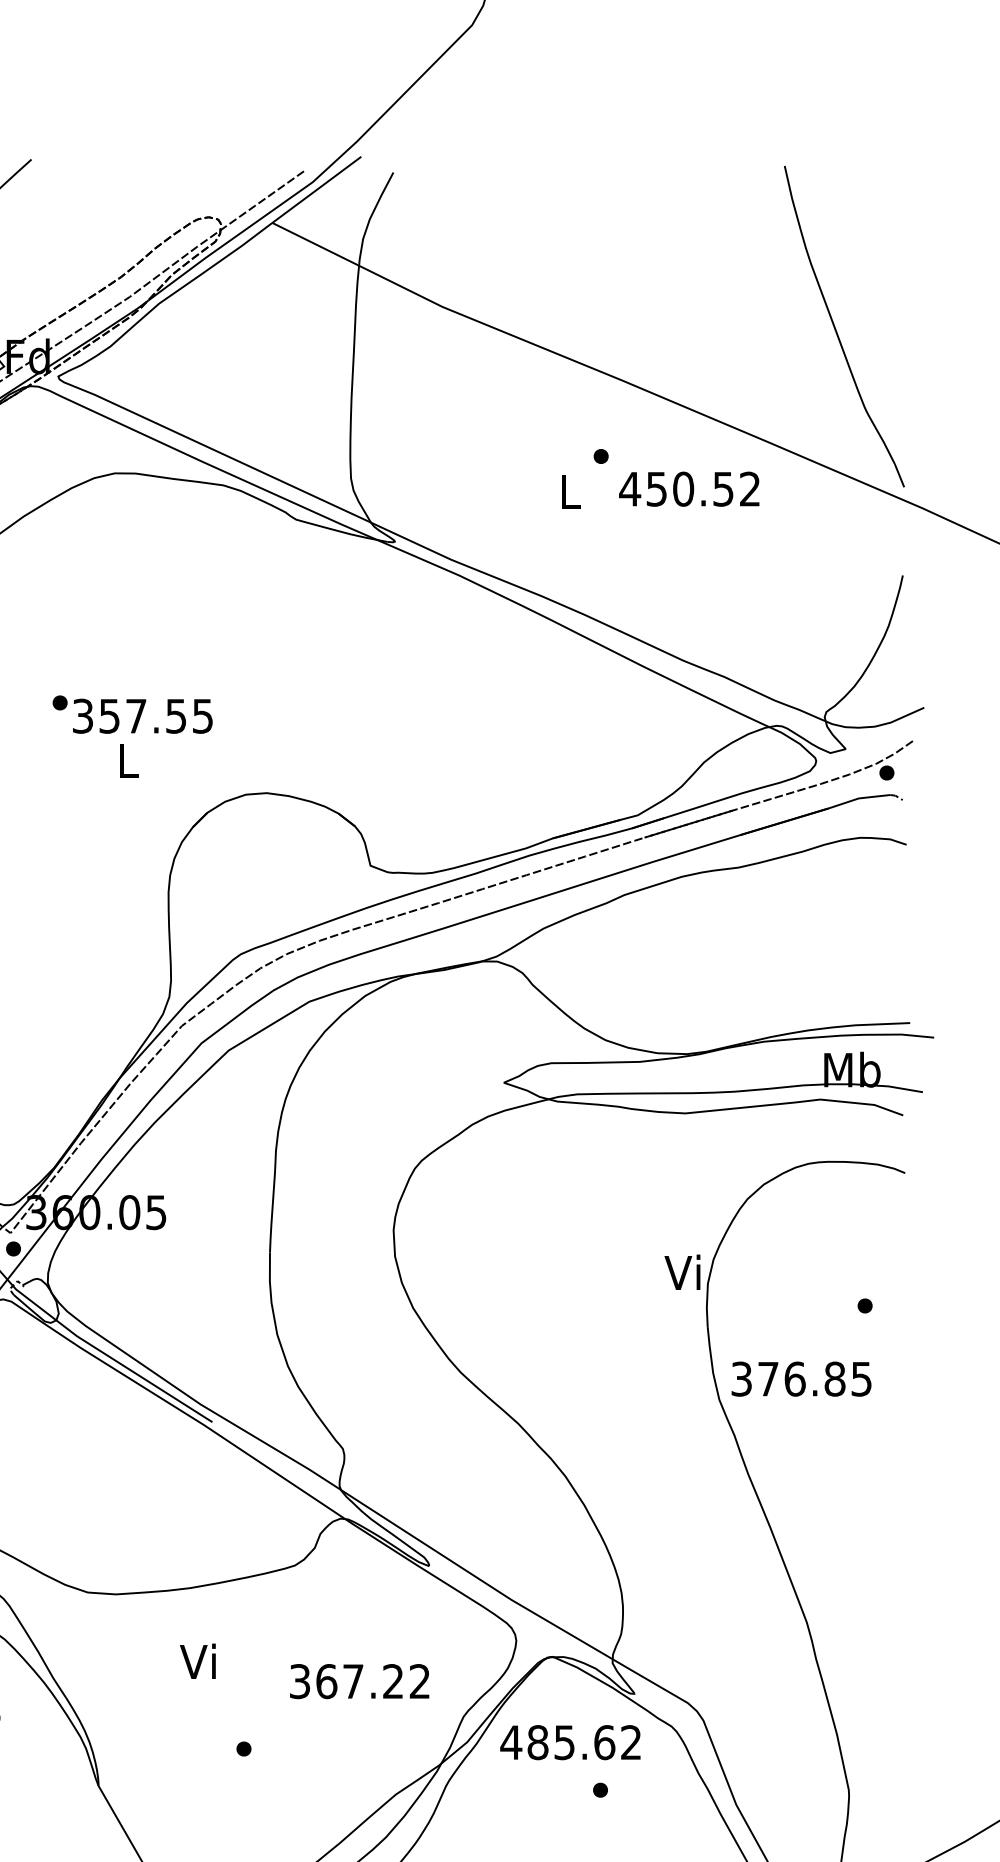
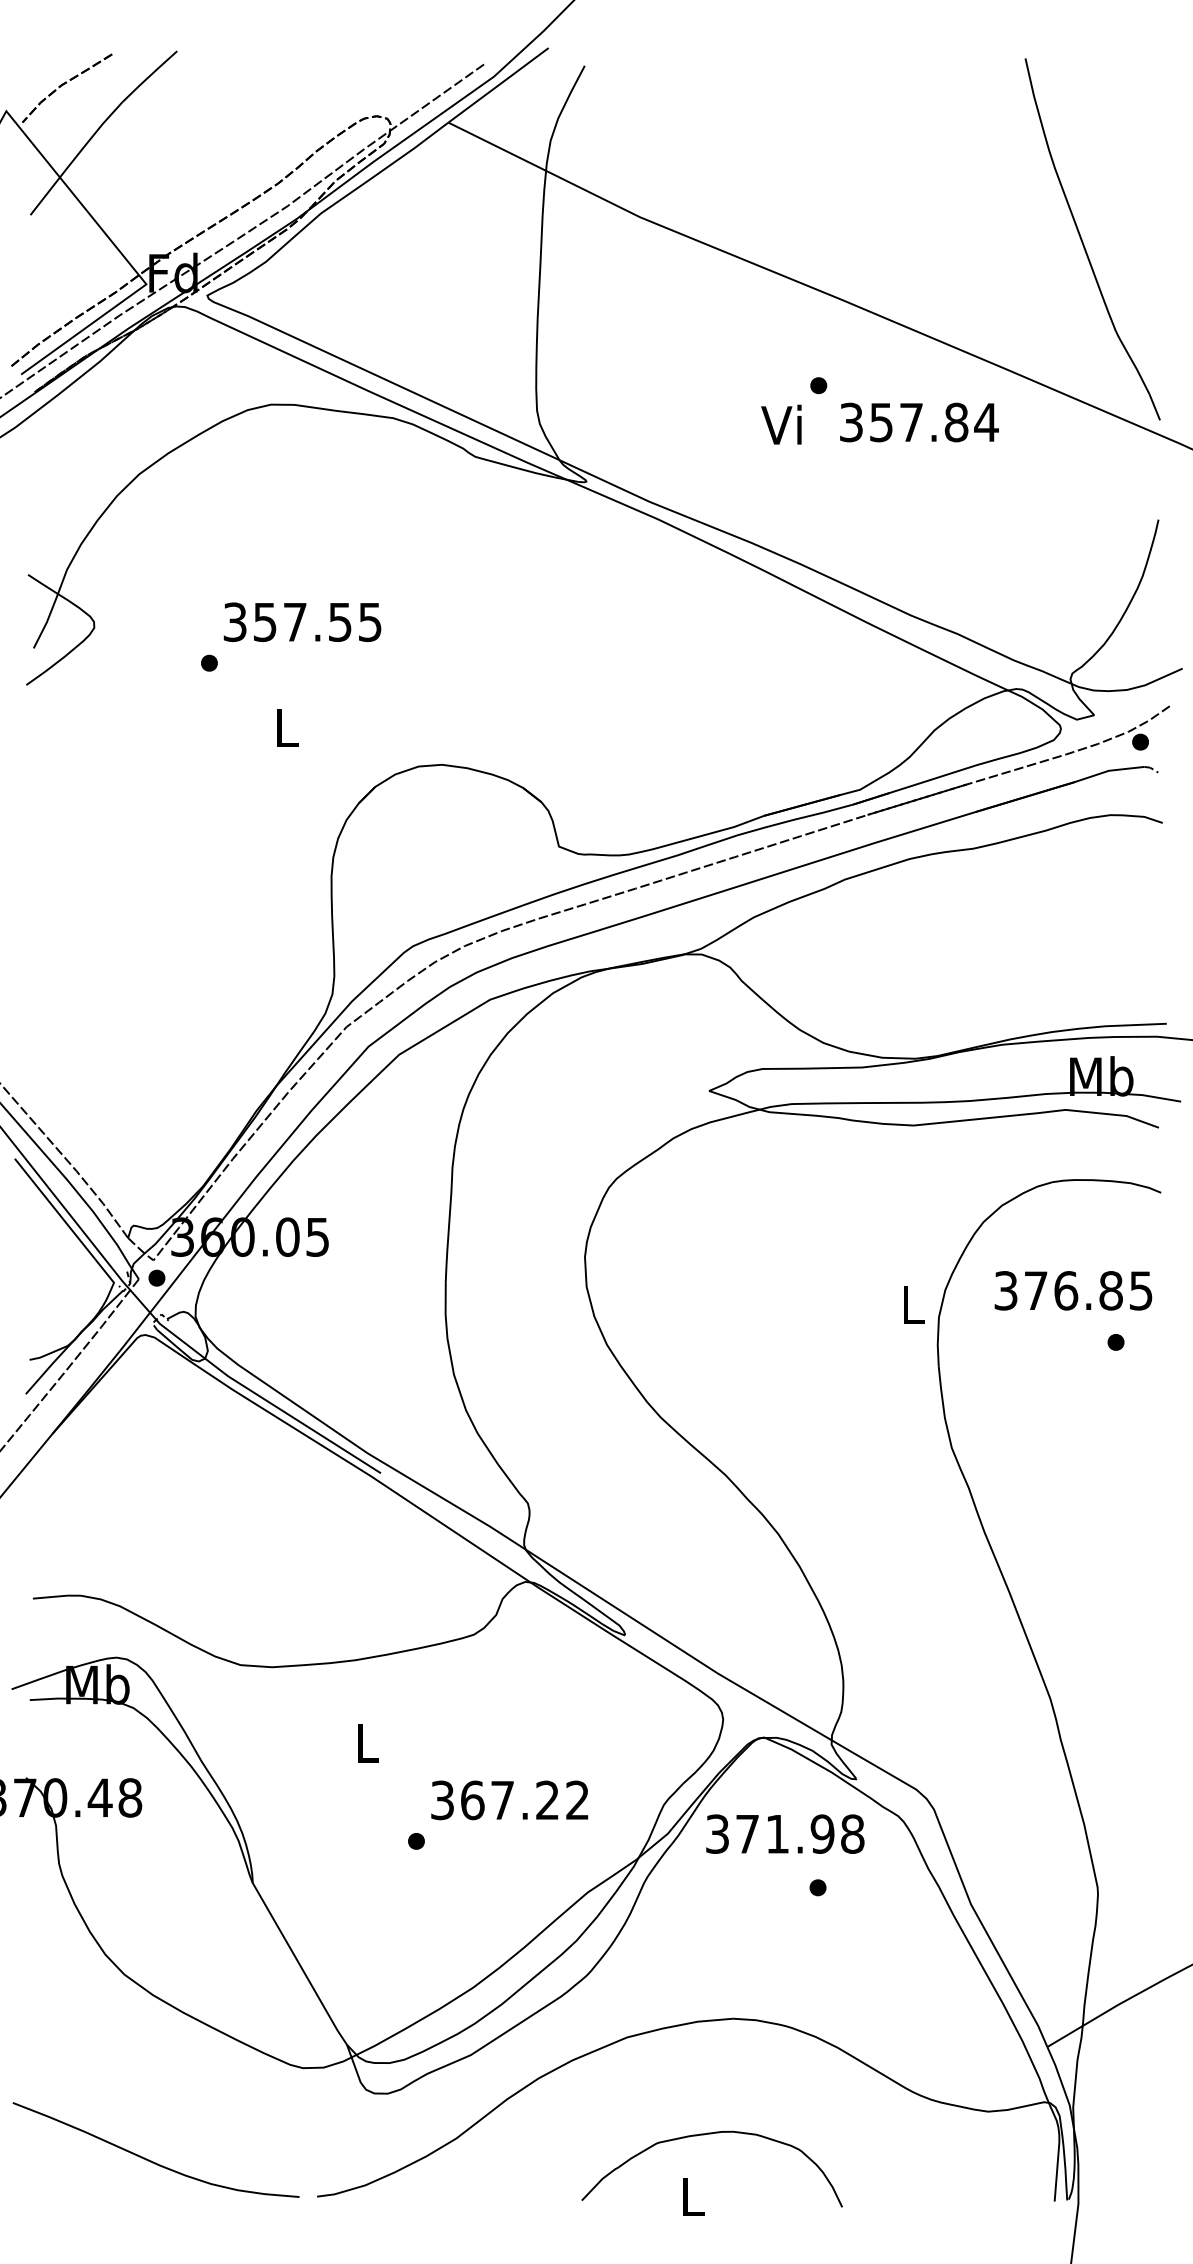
text: (689, 489) -> (918, 422), 450.52 -> 357.84
text: (568, 490) -> (781, 424), L -> Vi
text: (142, 715) -> (302, 621), moved
text: (682, 1272) -> (910, 1304), Vi -> L
text: (801, 1378) -> (1073, 1290), moved
text: (197, 1661) -> (364, 1742), Vi -> L
text: (359, 1681) -> (509, 1800), moved
text: (570, 1742) -> (784, 1833), 485.62 -> 371.98

